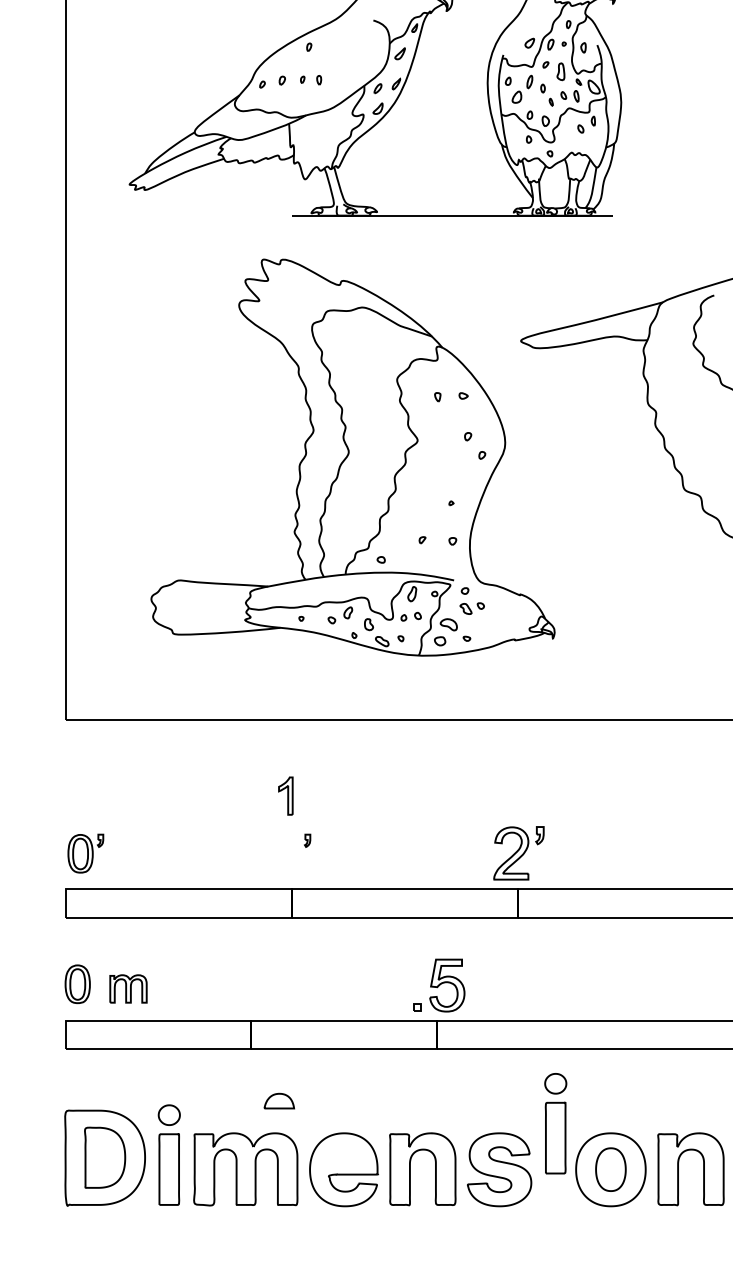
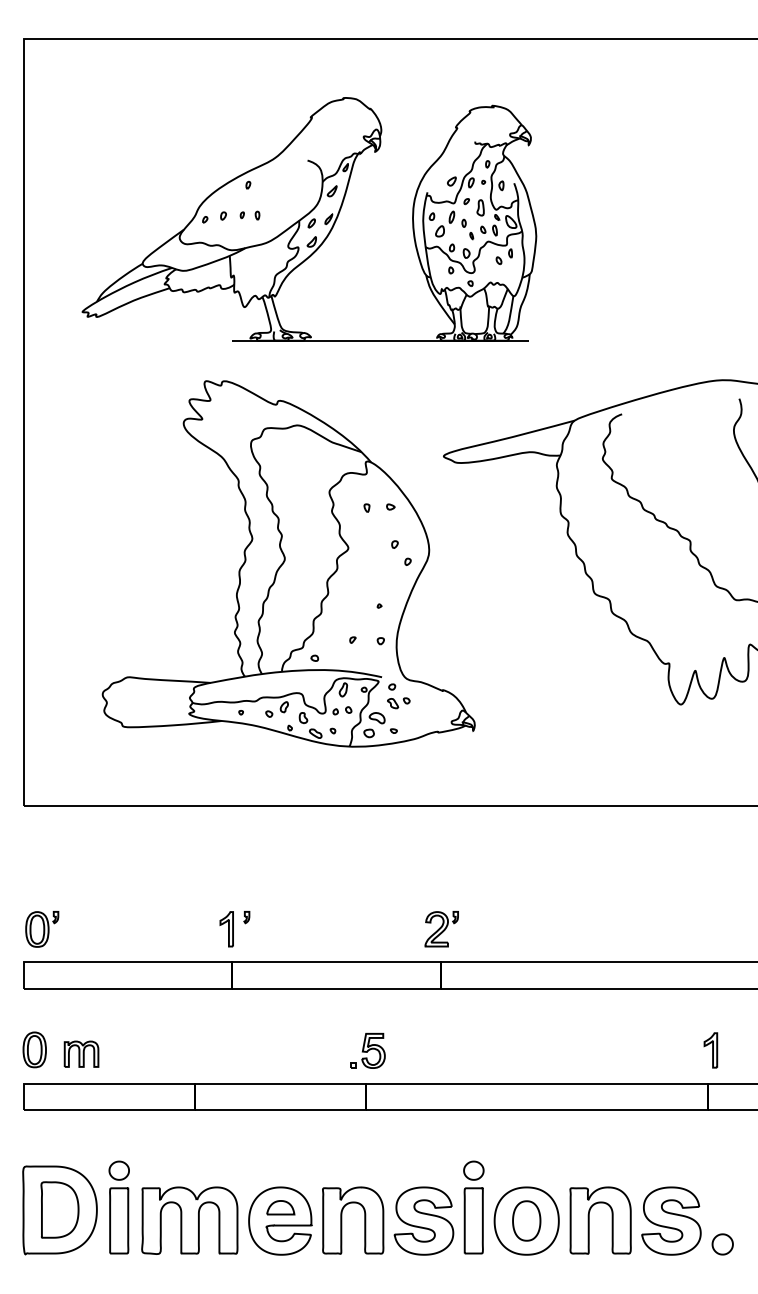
part: (285, 796) -> (226, 929), moved
part: (518, 853) -> (441, 929), size x0.71
part: (438, 984) -> (367, 1050), size x0.71
part: (279, 1100) -> (280, 1207), moved
part: (555, 1123) -> (473, 1207), moved

